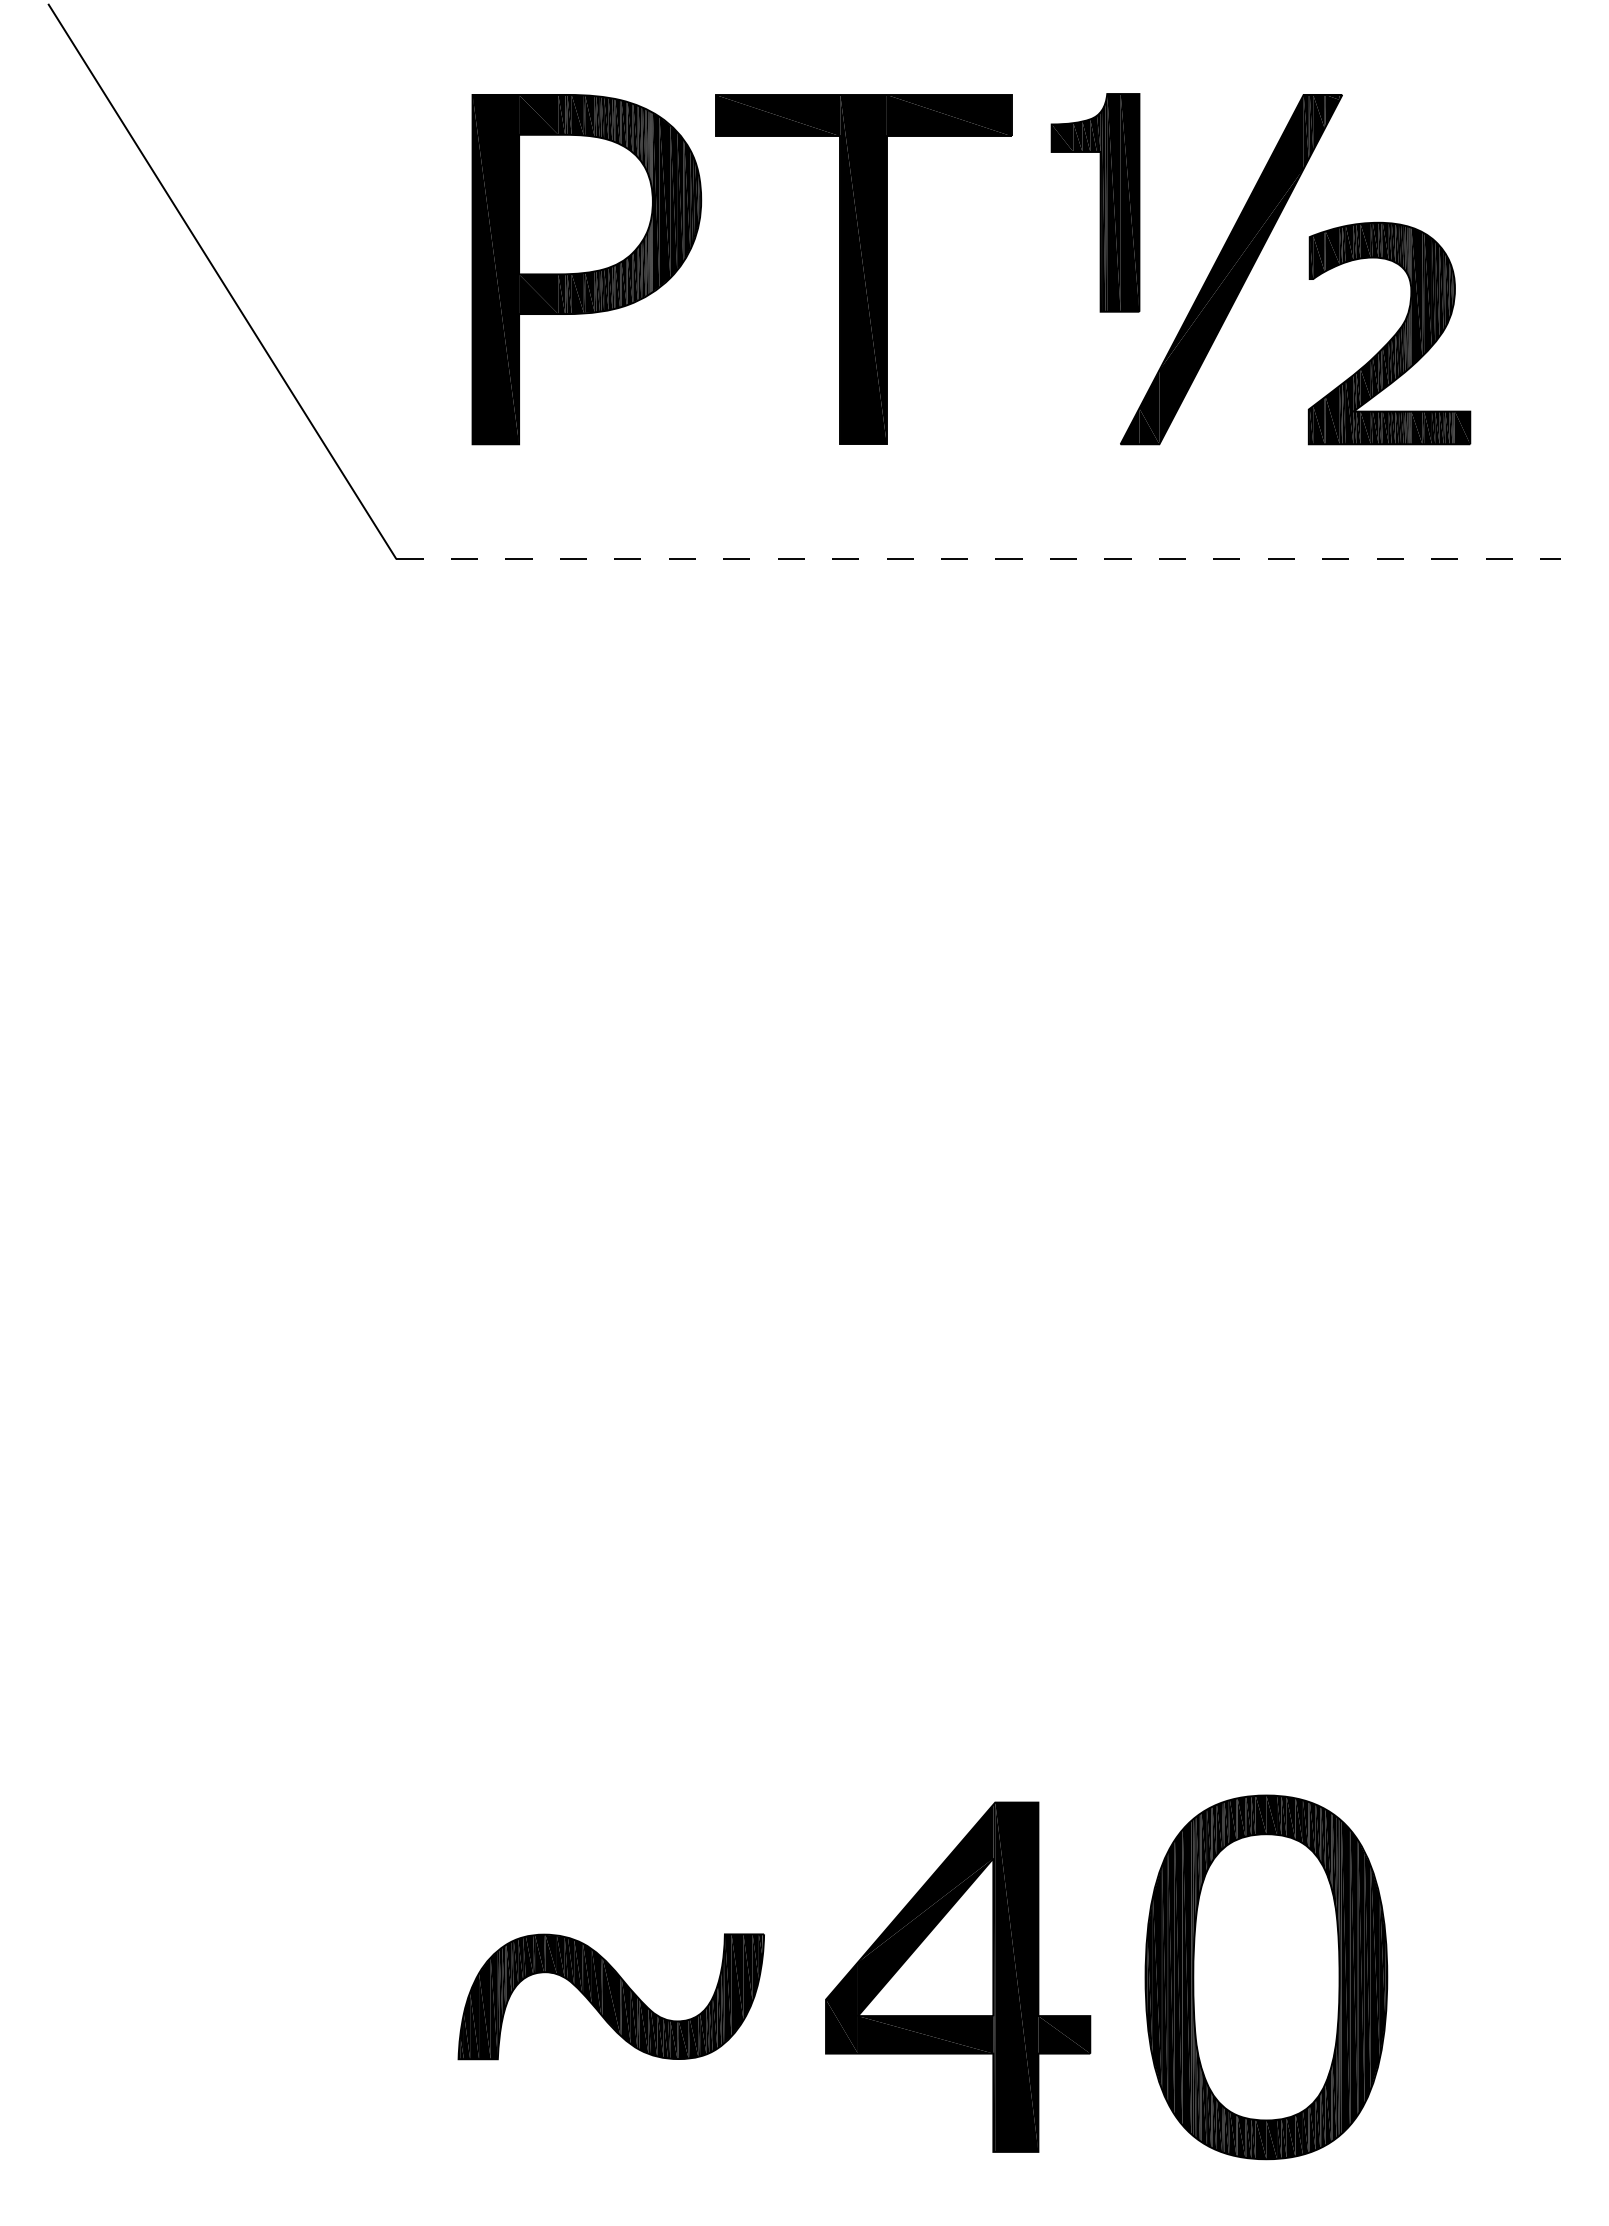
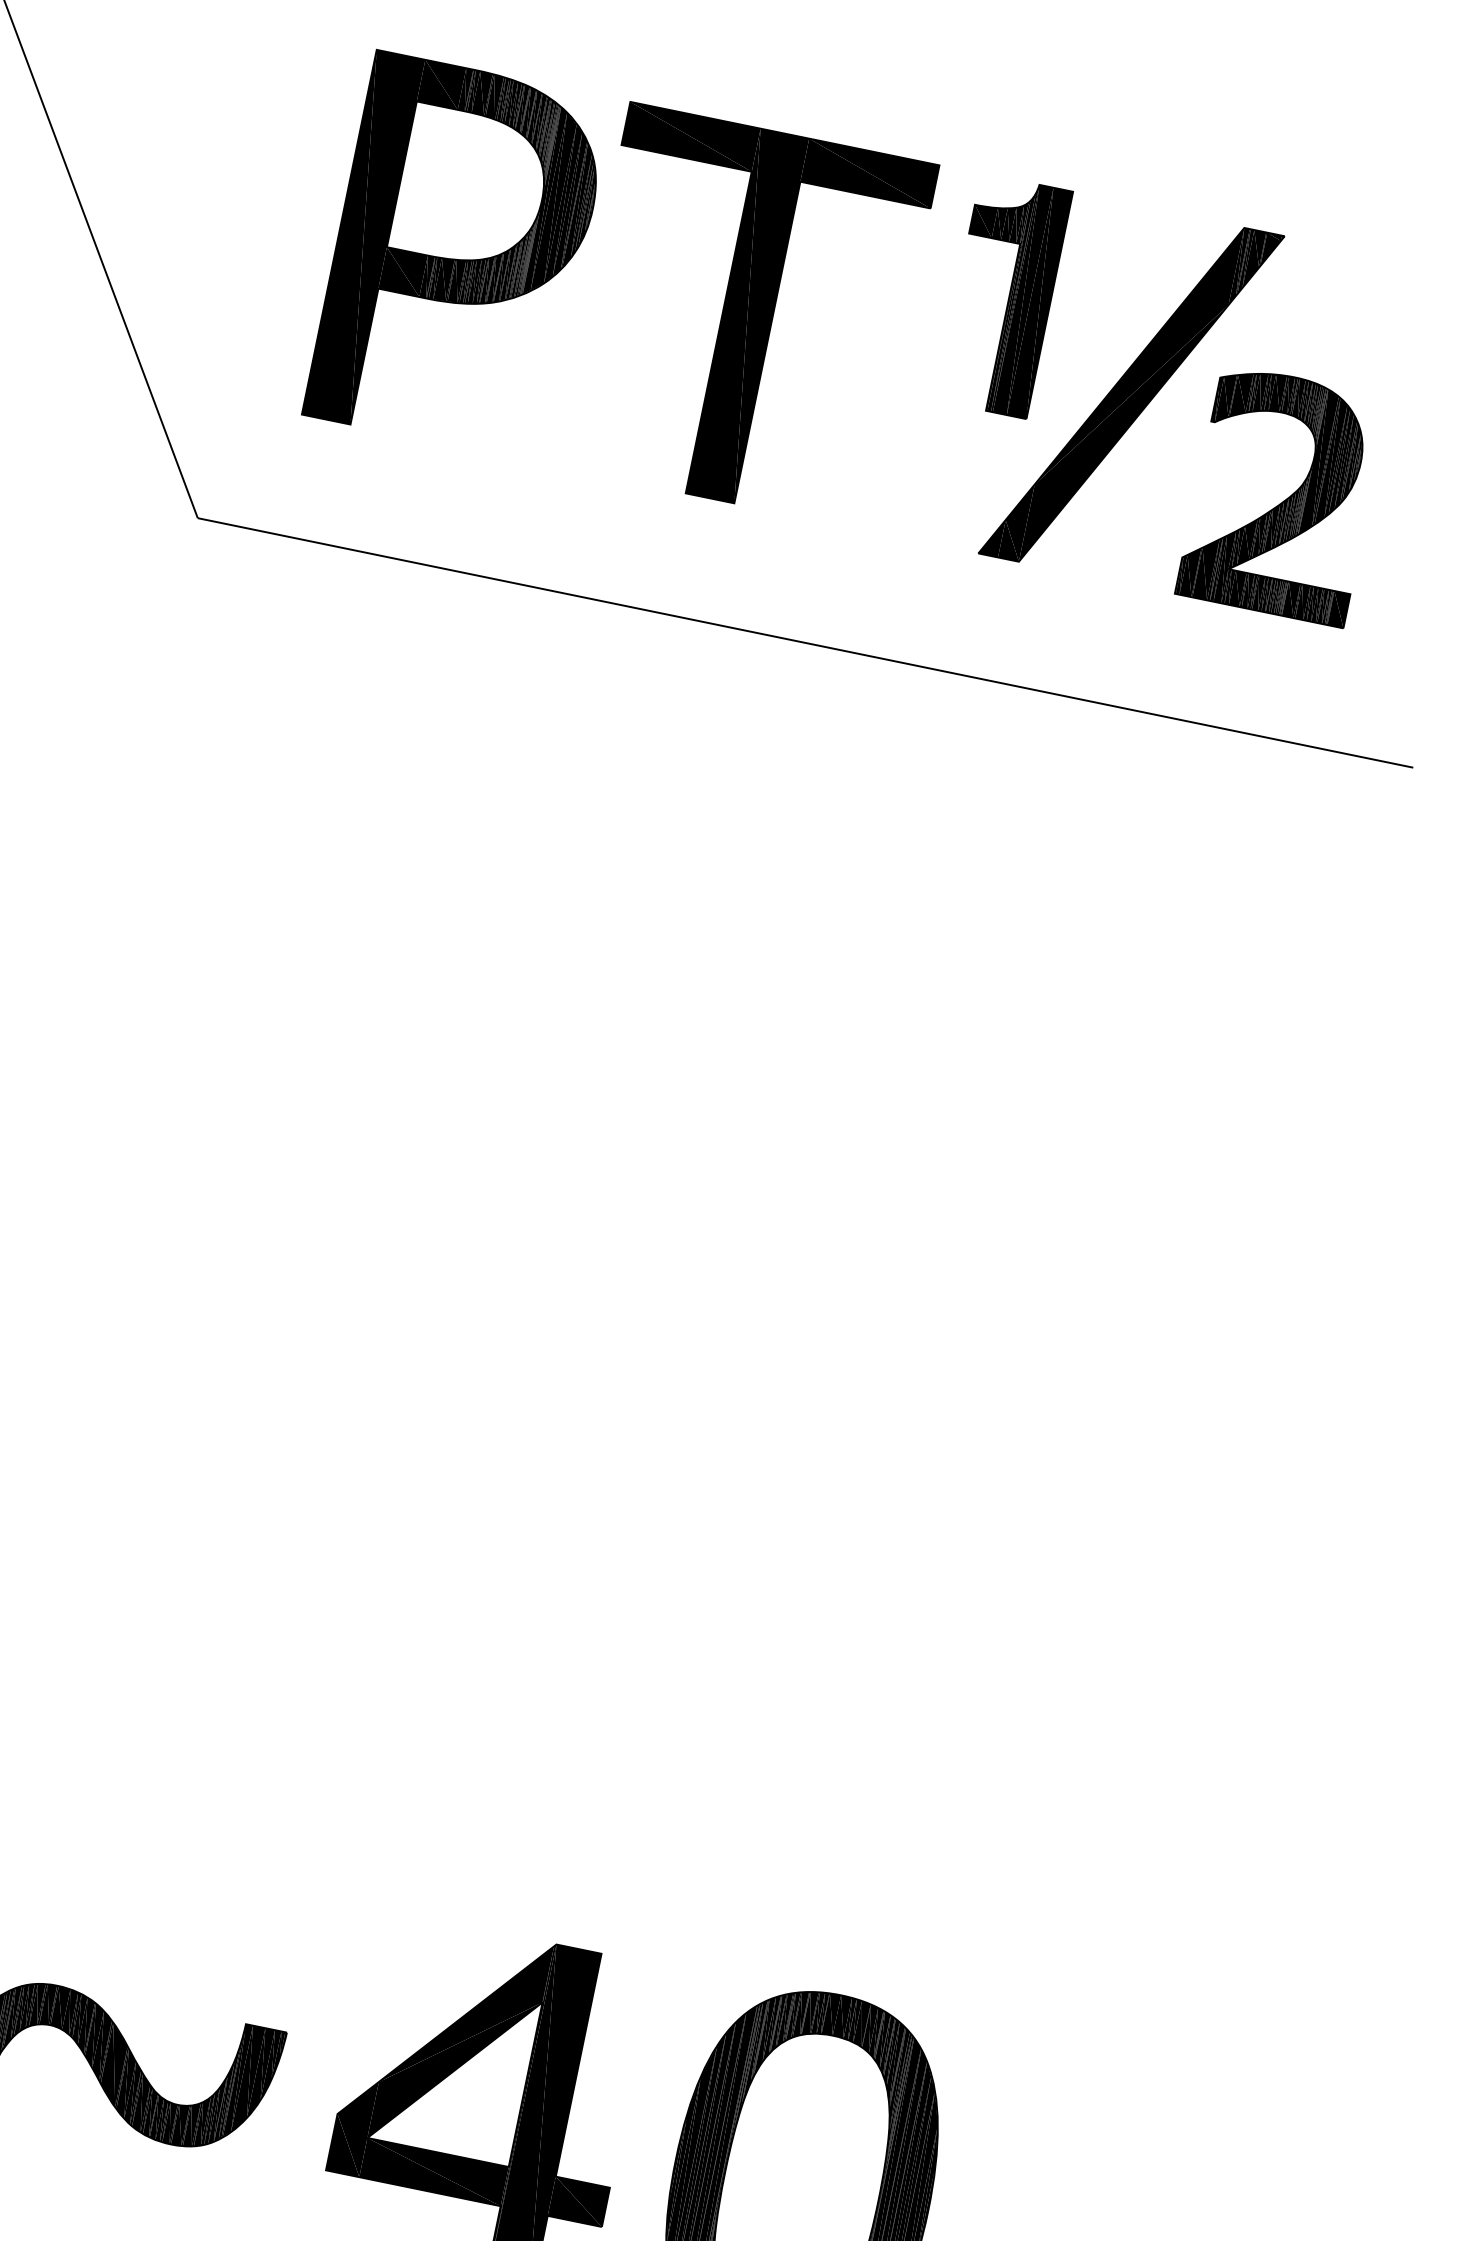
line: (979, 559) -> (806, 643), dashed -> solid

